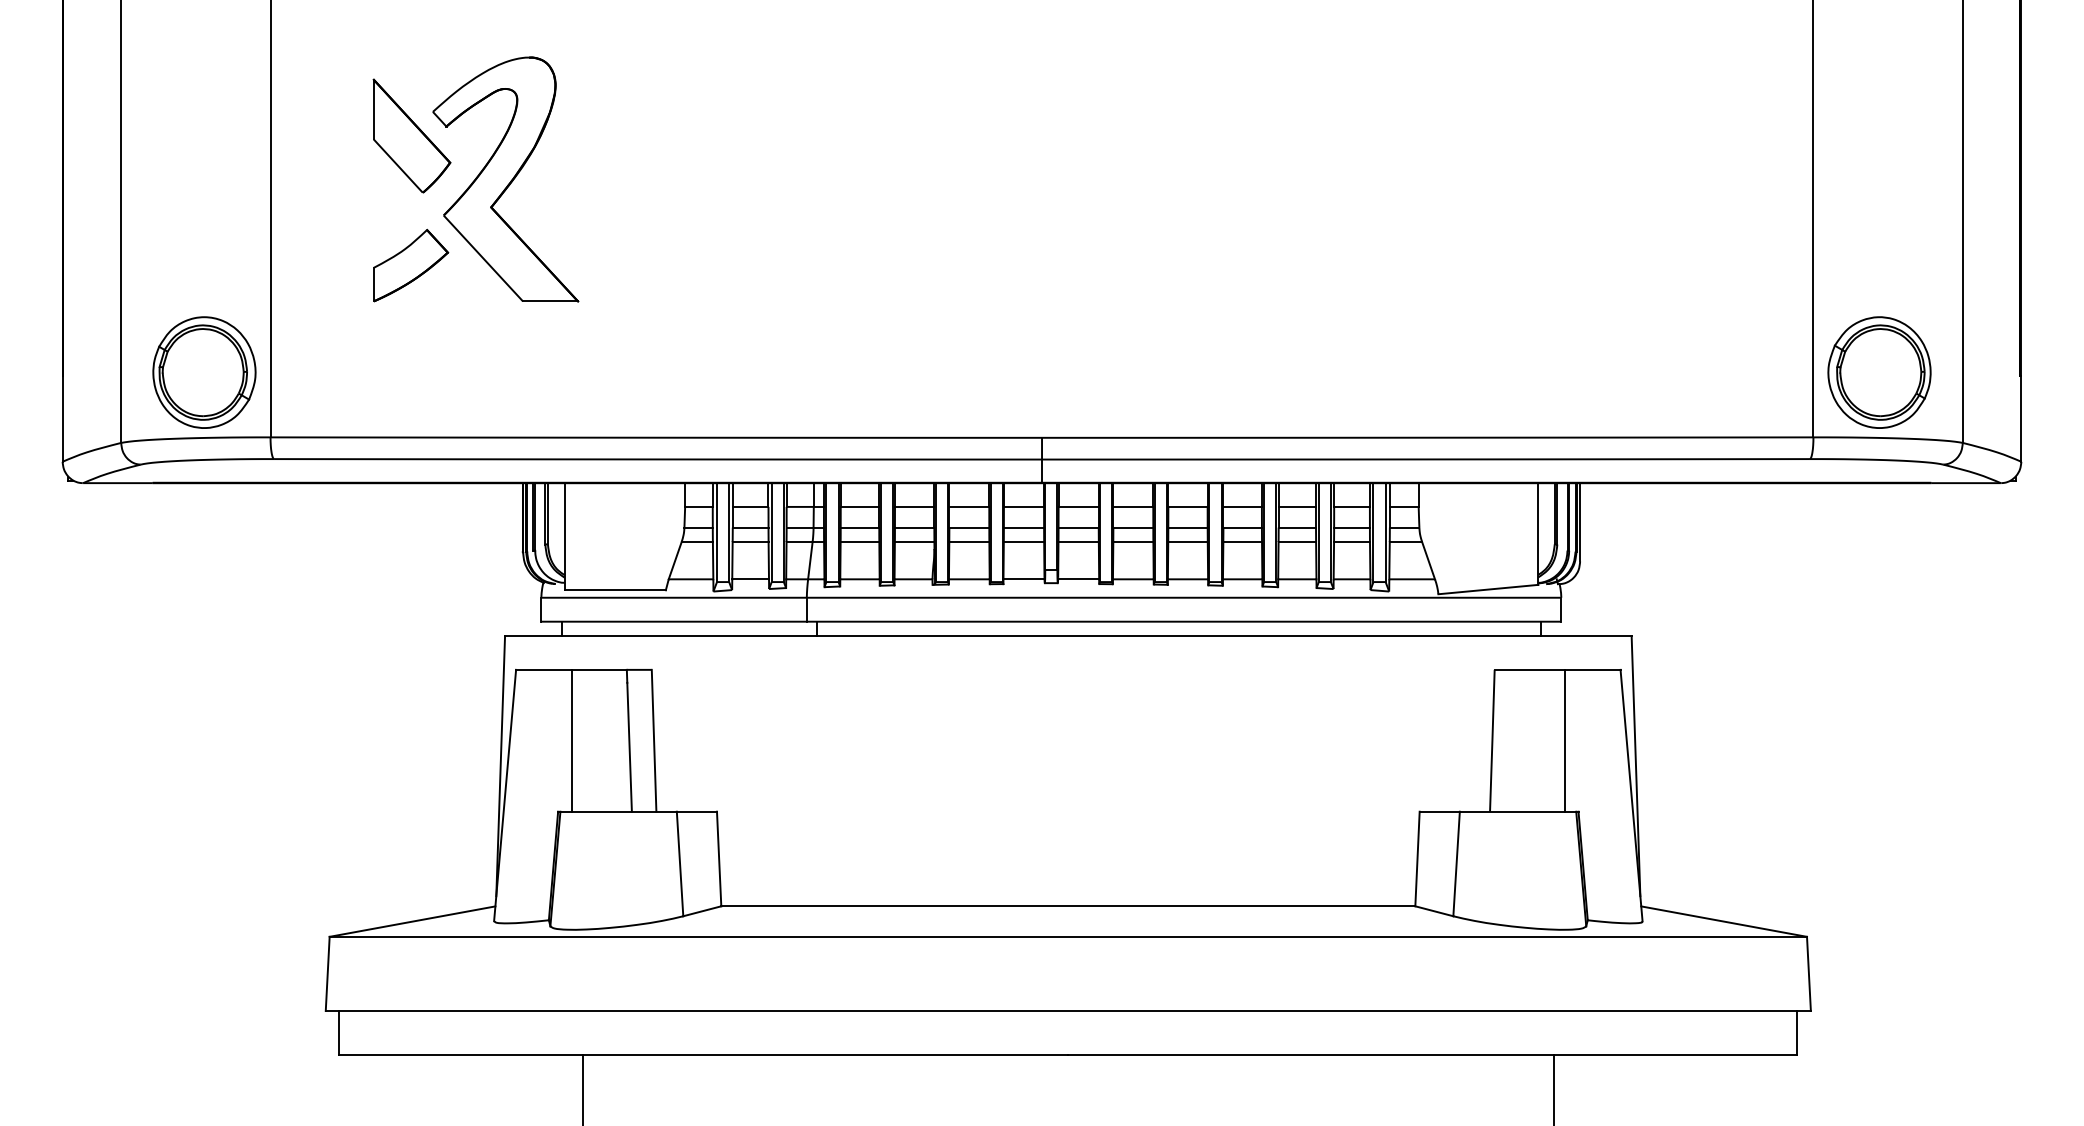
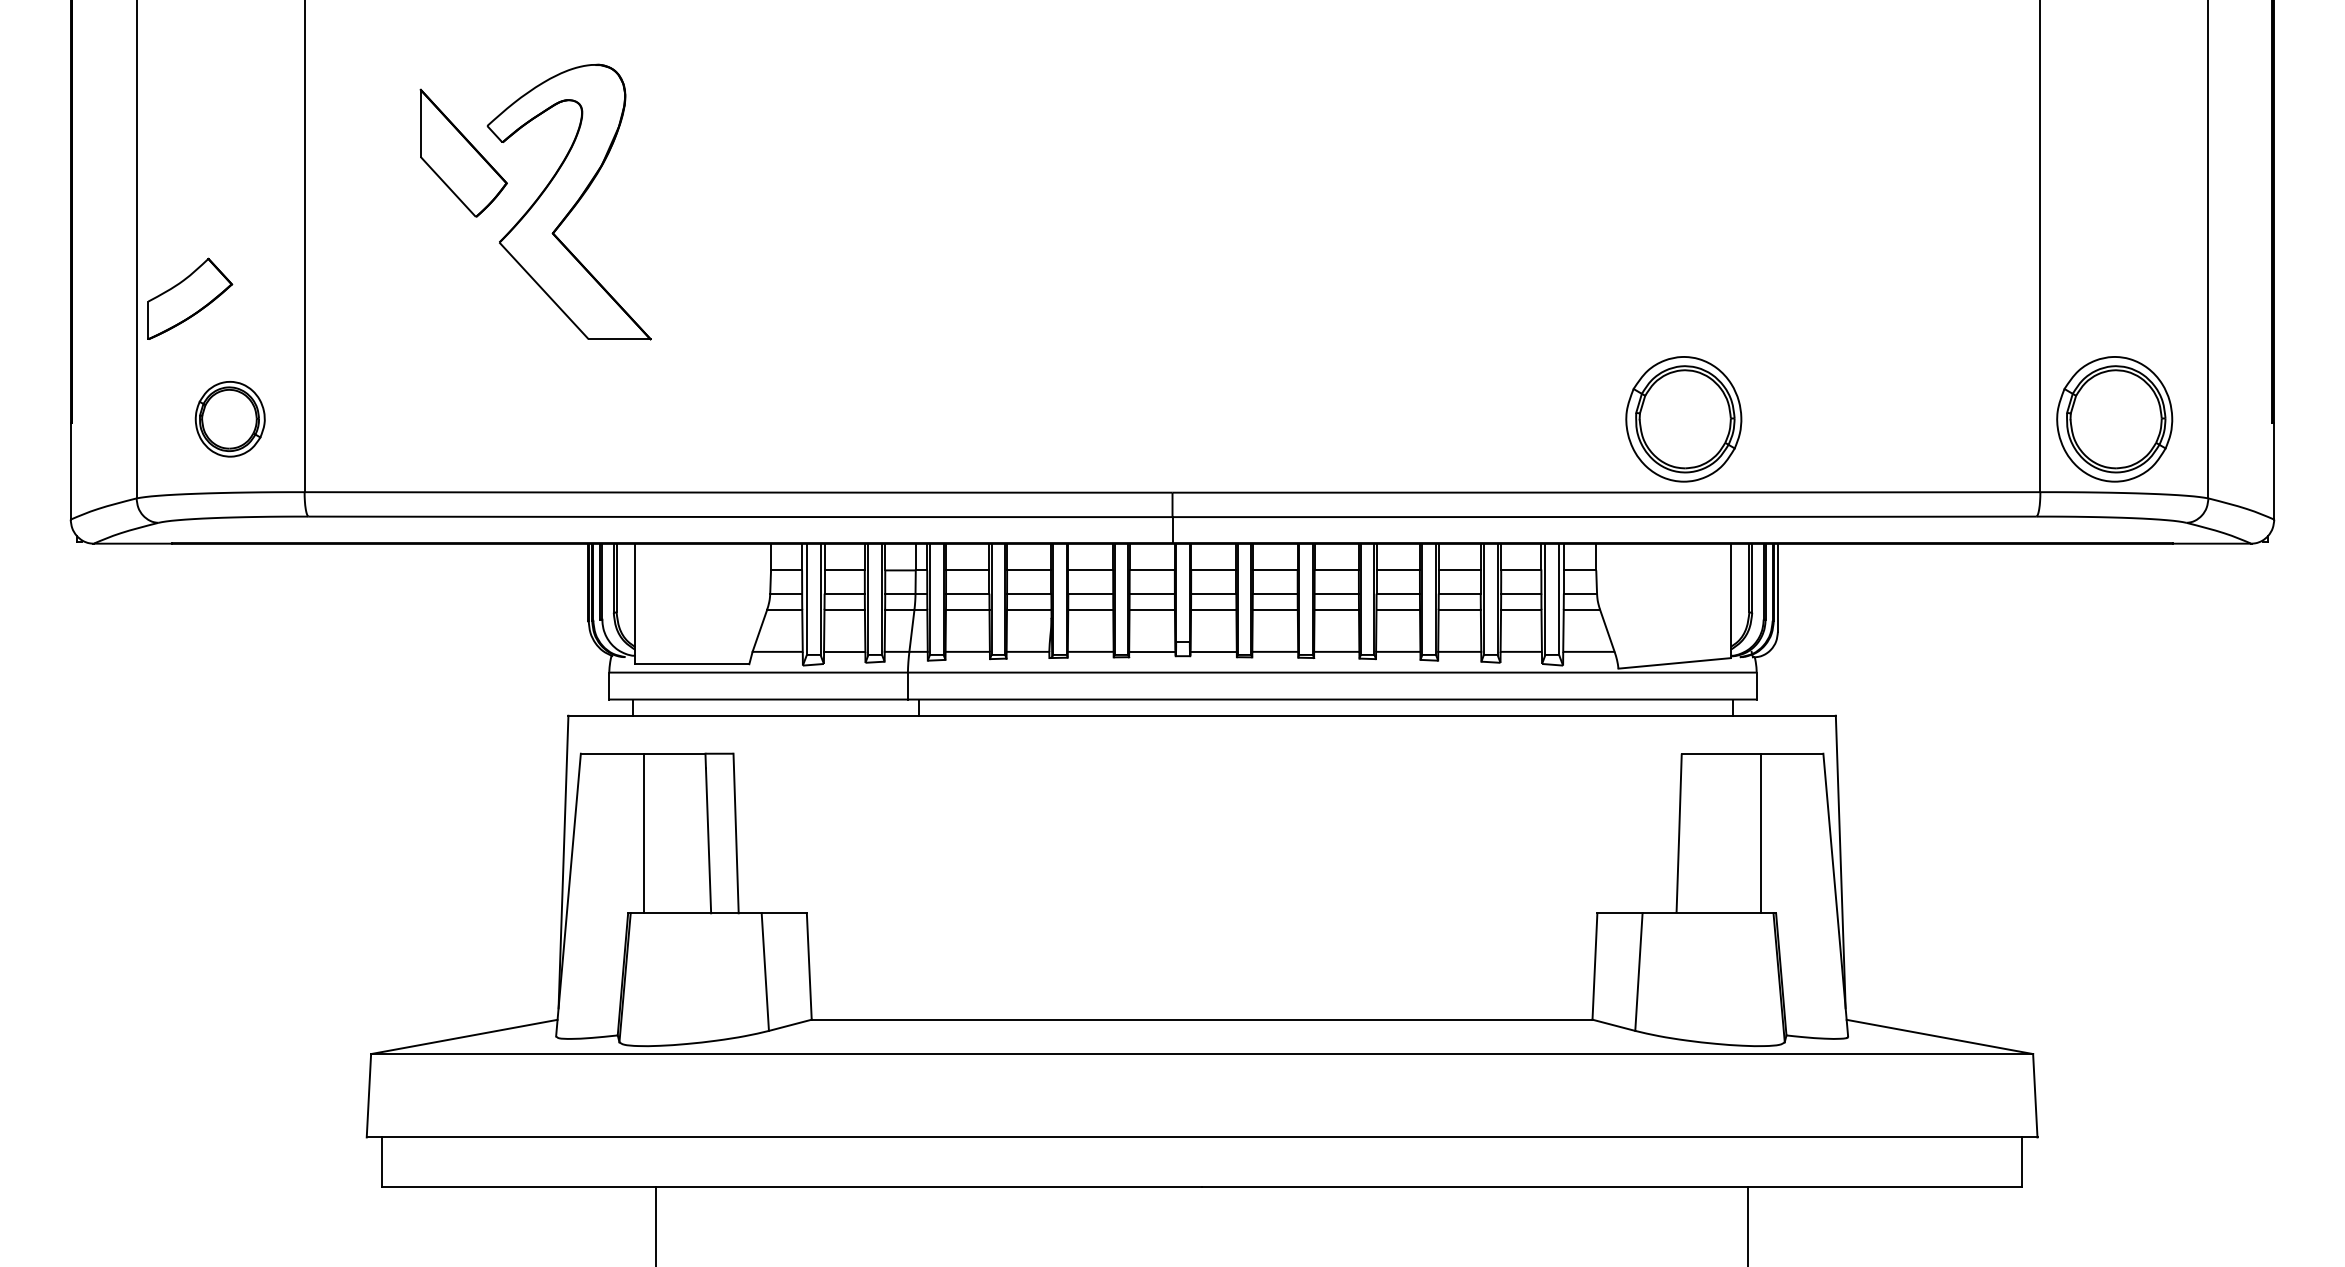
part: (411, 265) -> (190, 298), moved
part: (204, 372) -> (230, 419), size x0.6
part: (1496, 372) -> (1683, 419), added

